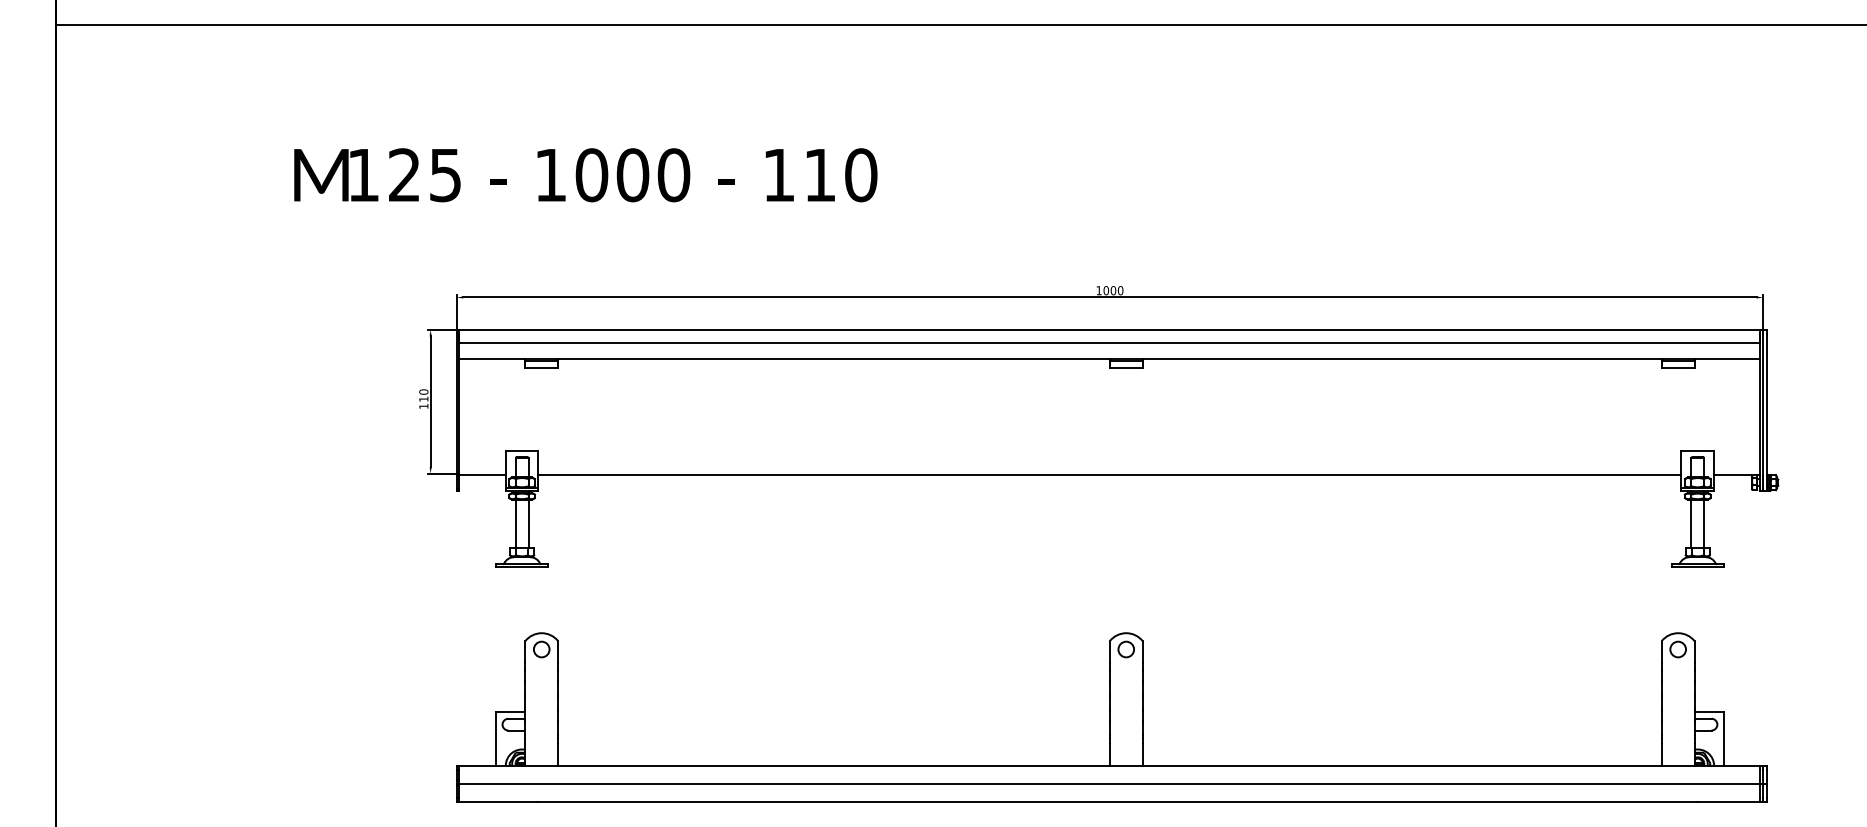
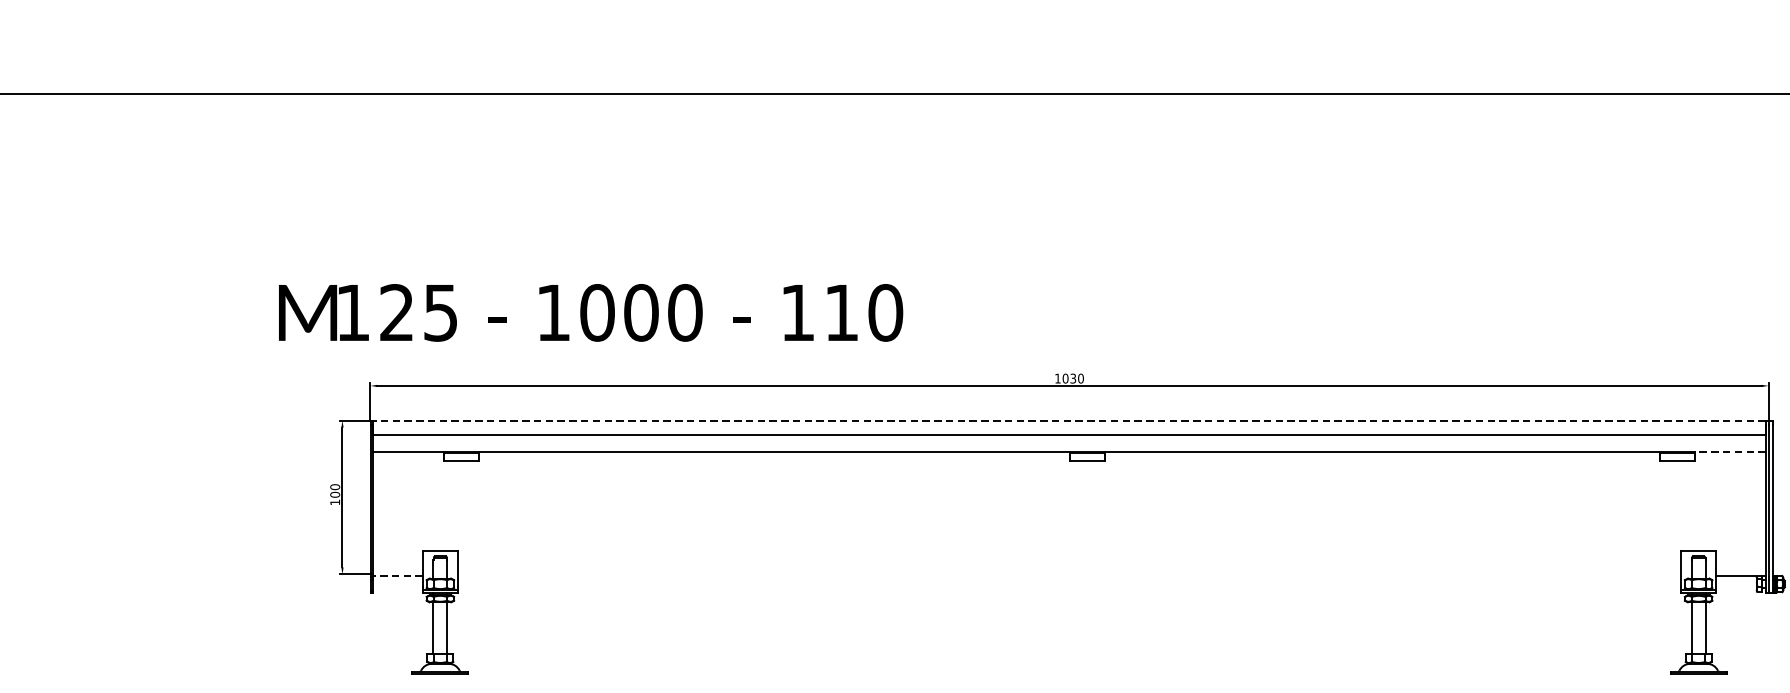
text: (585, 175) -> (590, 313), moved
text: (1113, 290) -> (1073, 378), 1000 -> 1030
line: (1109, 329) -> (1069, 420), solid -> dashed
line: (1727, 359) -> (1730, 452), solid -> dashed
text: (423, 398) -> (334, 494), 110 -> 100
line: (482, 475) -> (397, 576), solid -> dashed
line: (1109, 475) -> (1069, 576), removed

